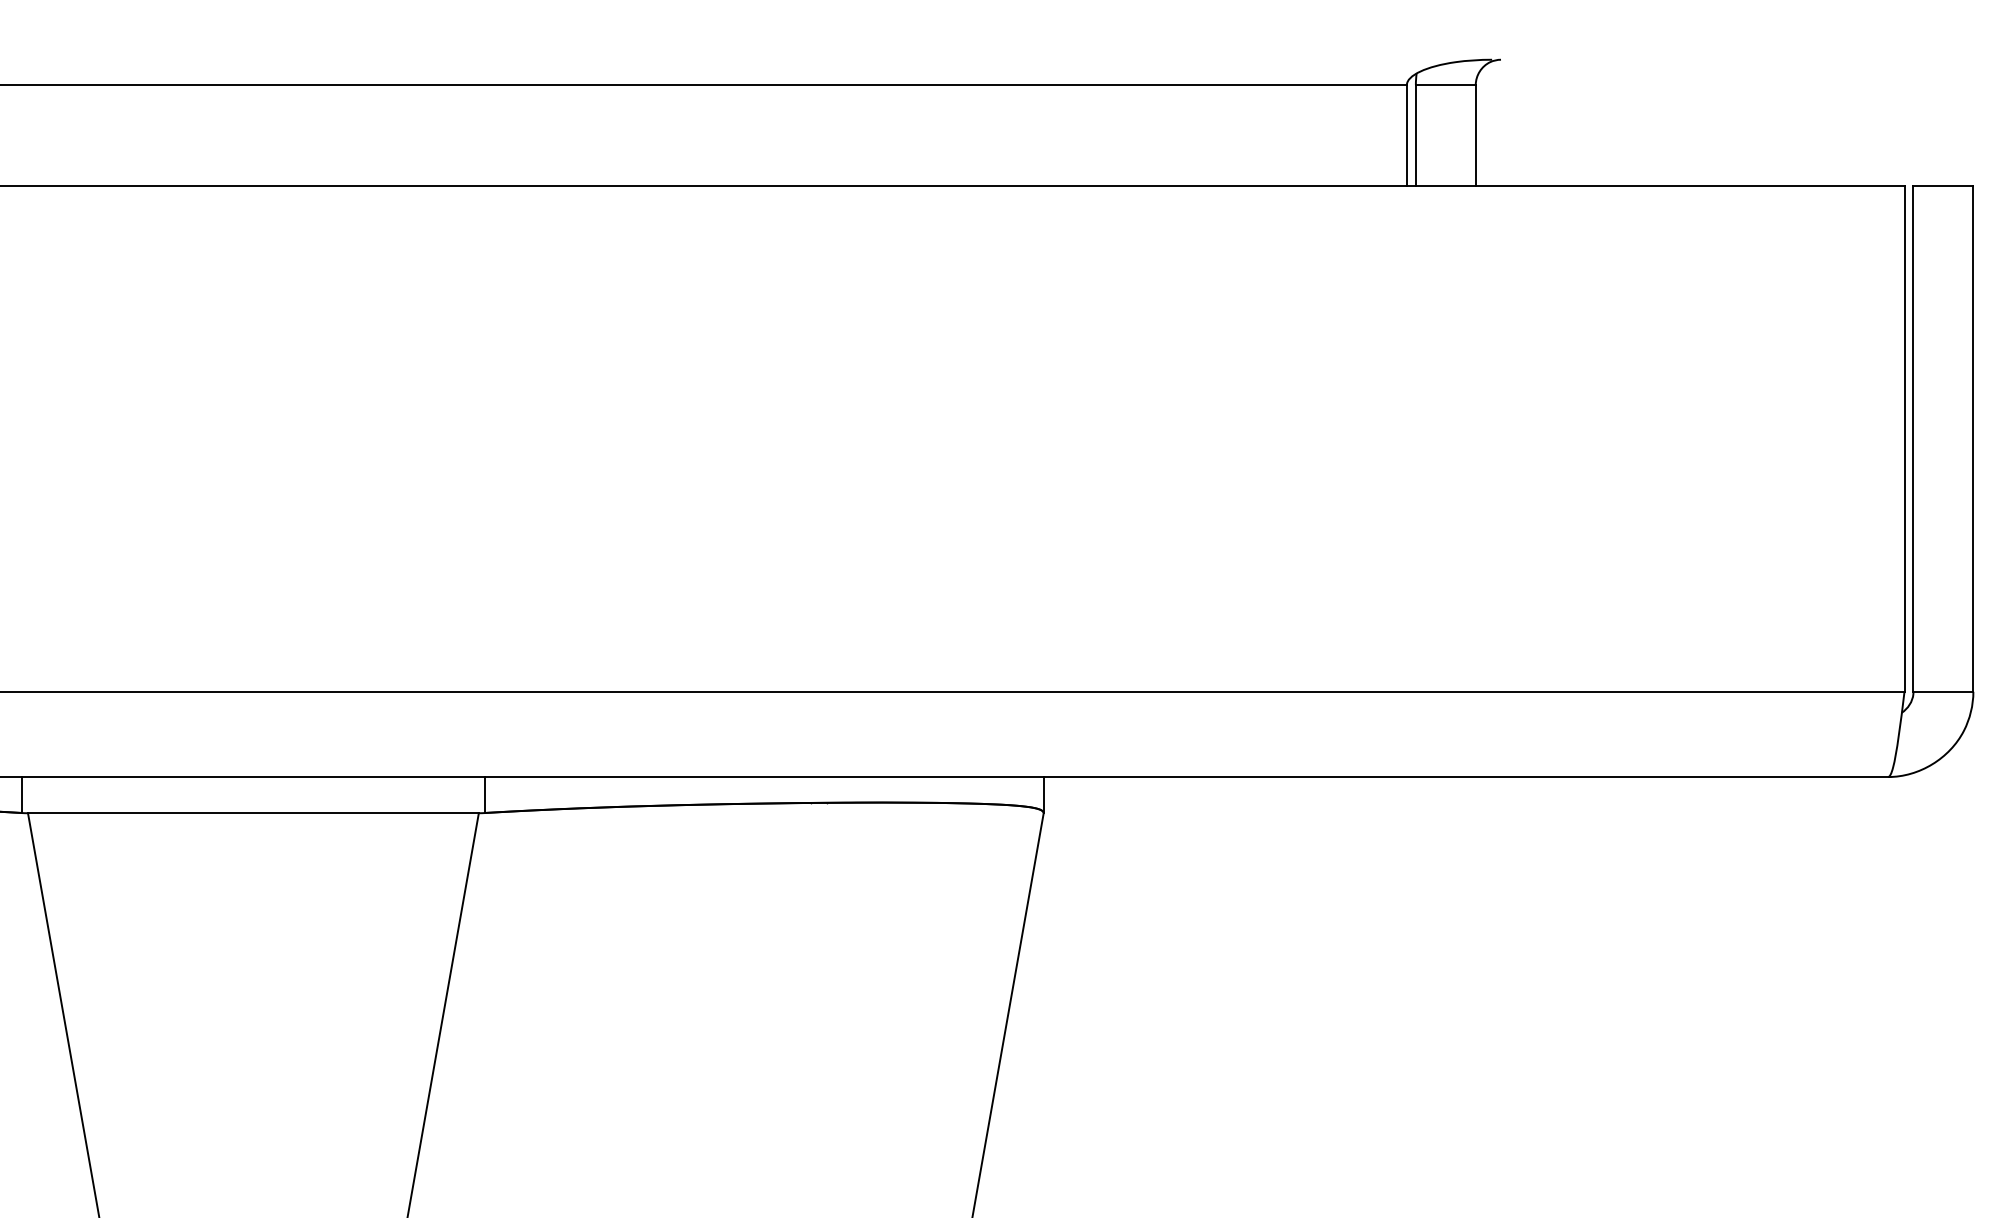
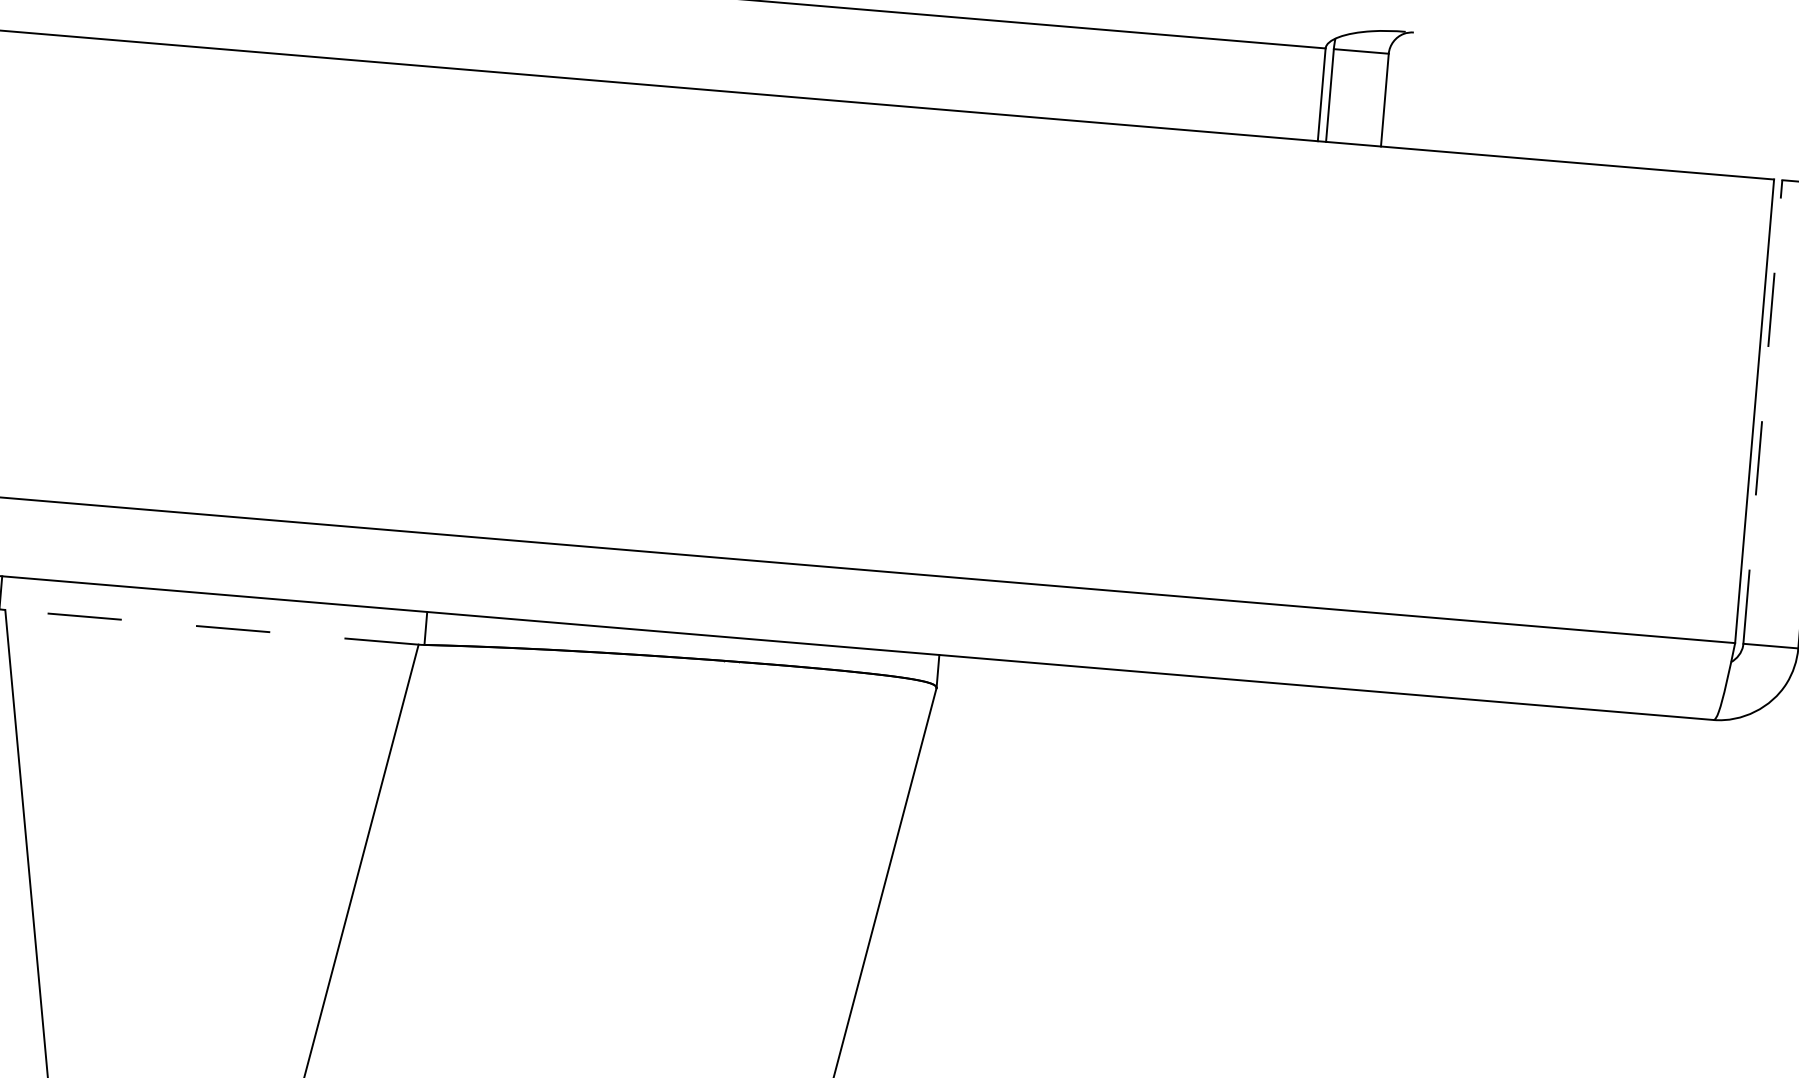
line: (1913, 439) -> (1762, 412), solid -> dashed
line: (252, 813) -> (211, 627), solid -> dashed

